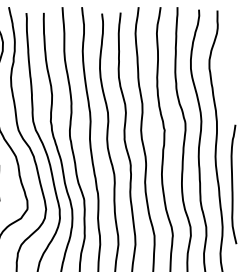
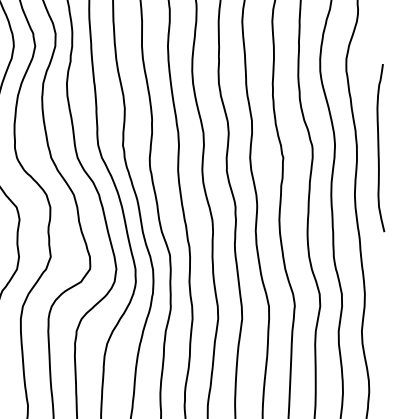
curve: (232, 184) -> (379, 148), moved

